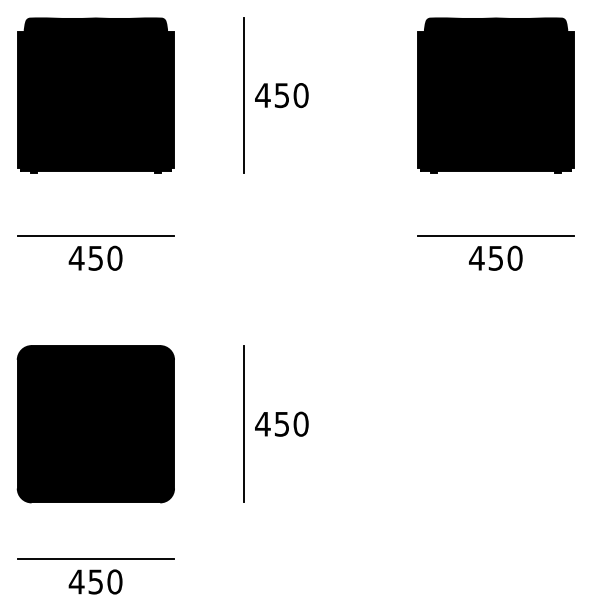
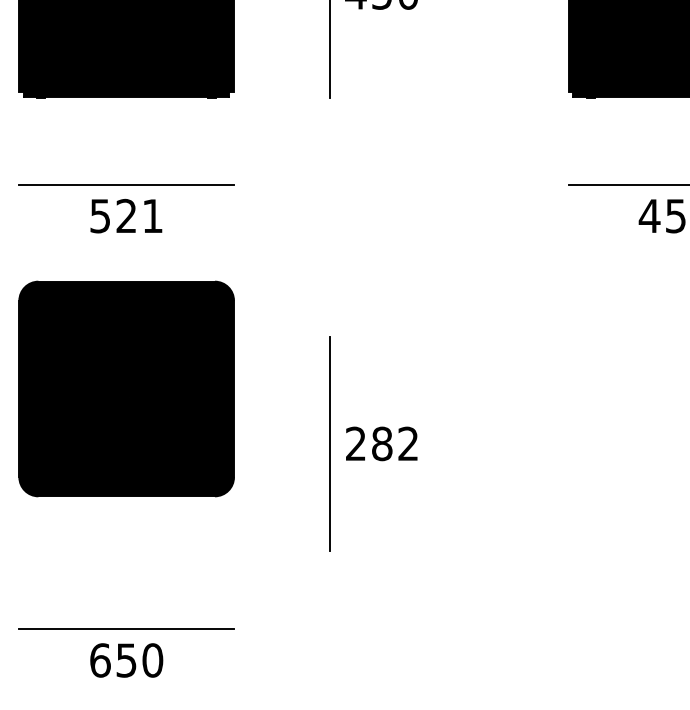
text: (95, 257) -> (126, 215), 450 -> 521
text: (281, 423) -> (381, 442), 450 -> 282
part: (95, 424) -> (126, 389), moved
text: (76, 581) -> (100, 659), 450 -> 650

